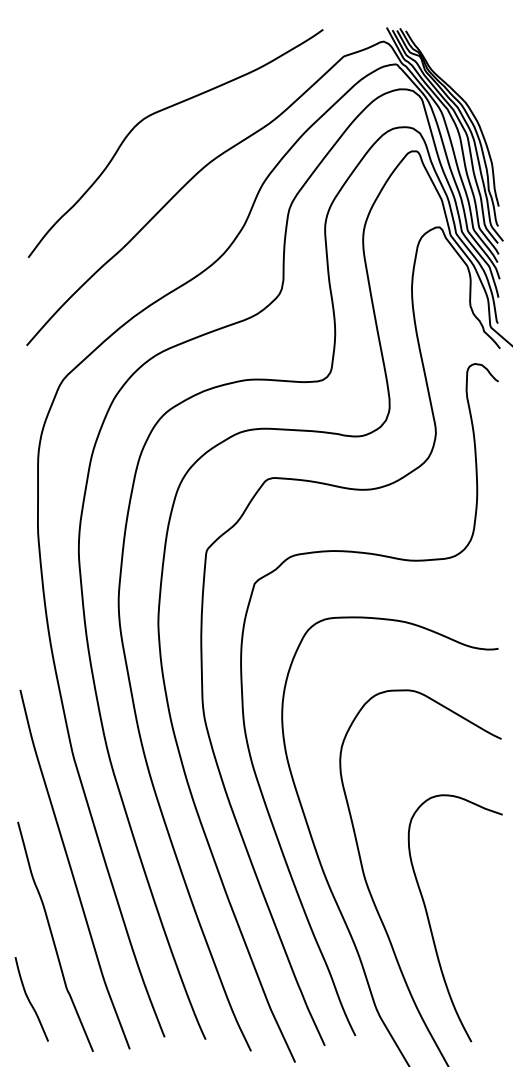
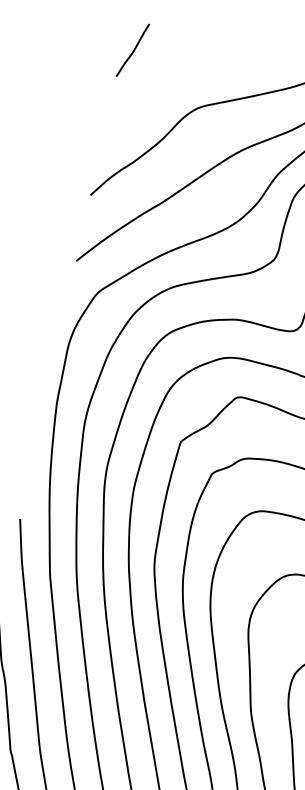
curve: (46, 61) -> (133, 50), added

